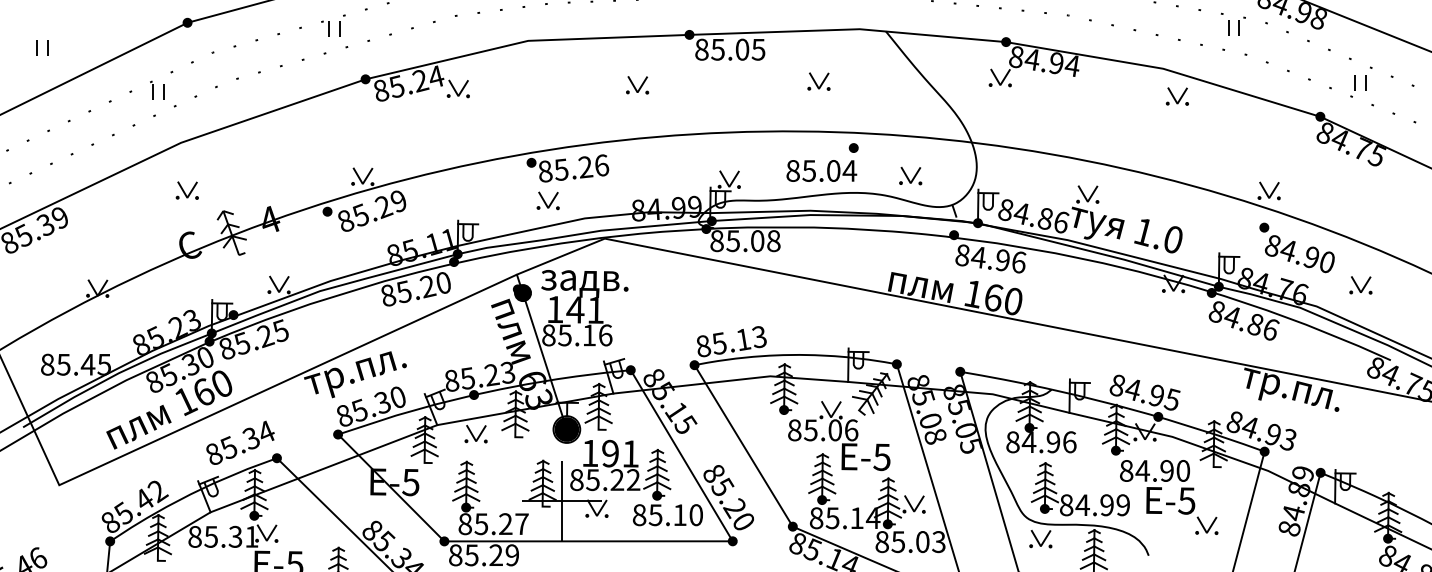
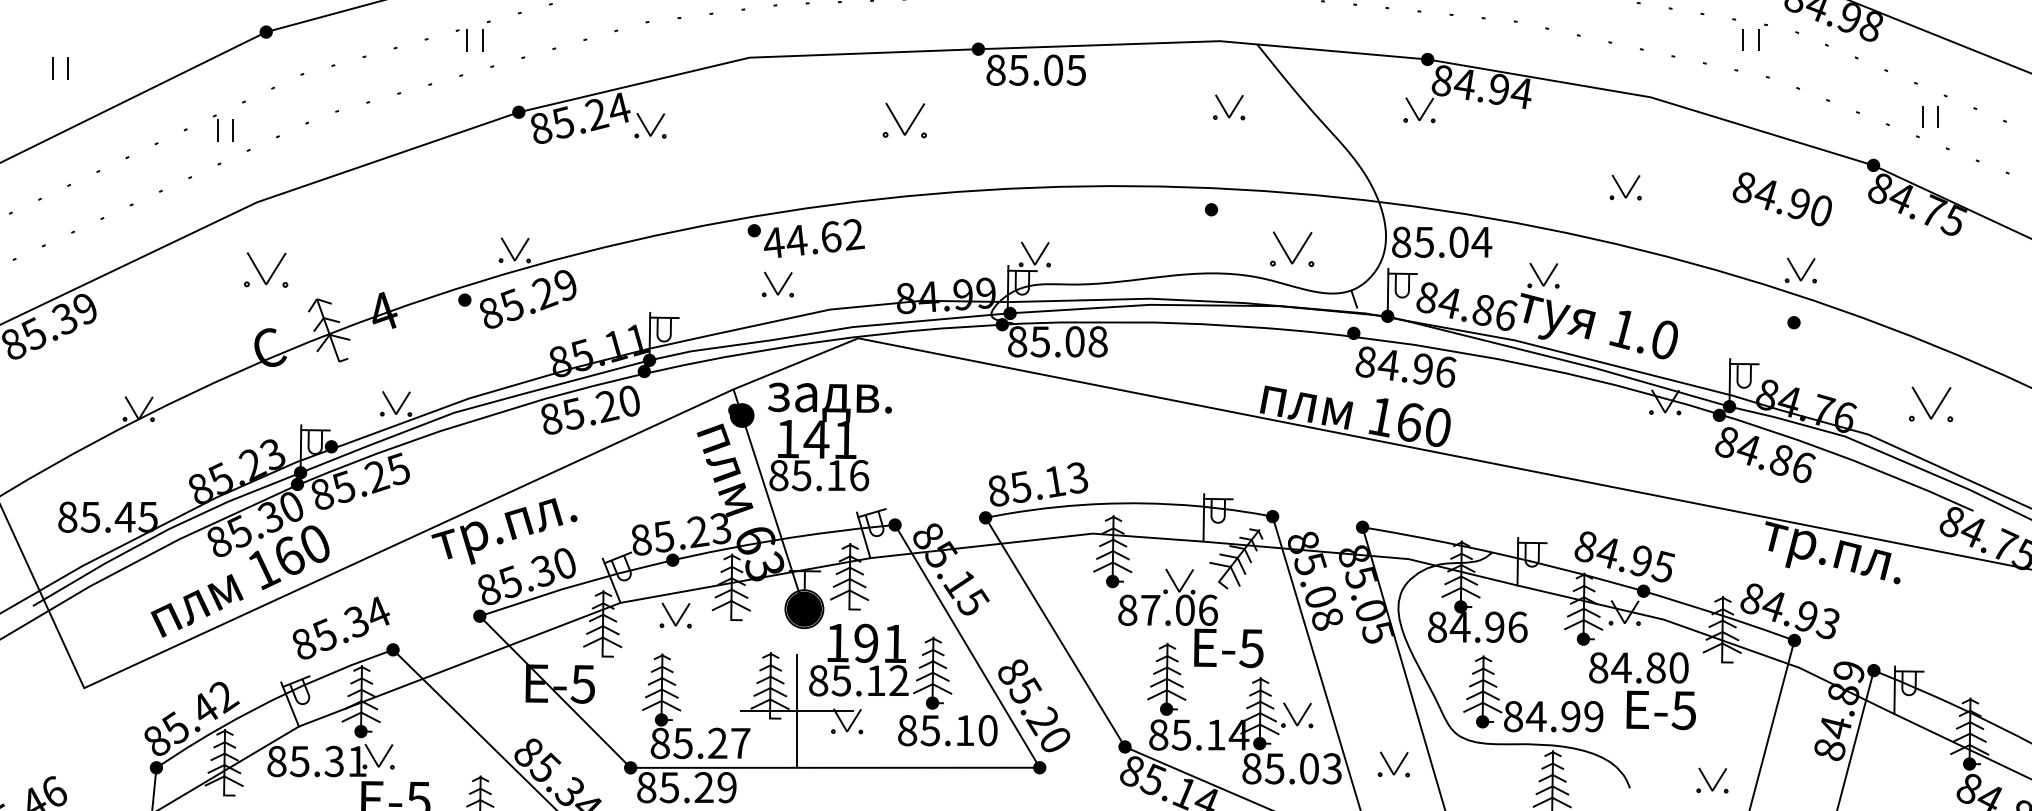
part: (819, 81) -> (1229, 107), moved
part: (637, 85) -> (904, 120), size x1.4
part: (1177, 96) -> (1625, 187), moved
text: (573, 168) -> (814, 238), 85.26 -> 44.62
text: (822, 170) -> (1442, 241), moved
part: (910, 176) -> (1292, 249), size x1.4
part: (187, 190) -> (265, 269), size x1.4
text: (1299, 254) -> (1781, 199), moved
part: (1360, 285) -> (1930, 404), size x1.4
text: (810, 430) -> (1150, 610), 85.06 -> 87.06
text: (1166, 470) -> (1655, 667), 84.90 -> 84.80
text: (616, 479) -> (875, 680), 85.22 -> 85.12
part: (1206, 525) -> (1712, 780), moved
part: (1040, 539) -> (1393, 764), moved

